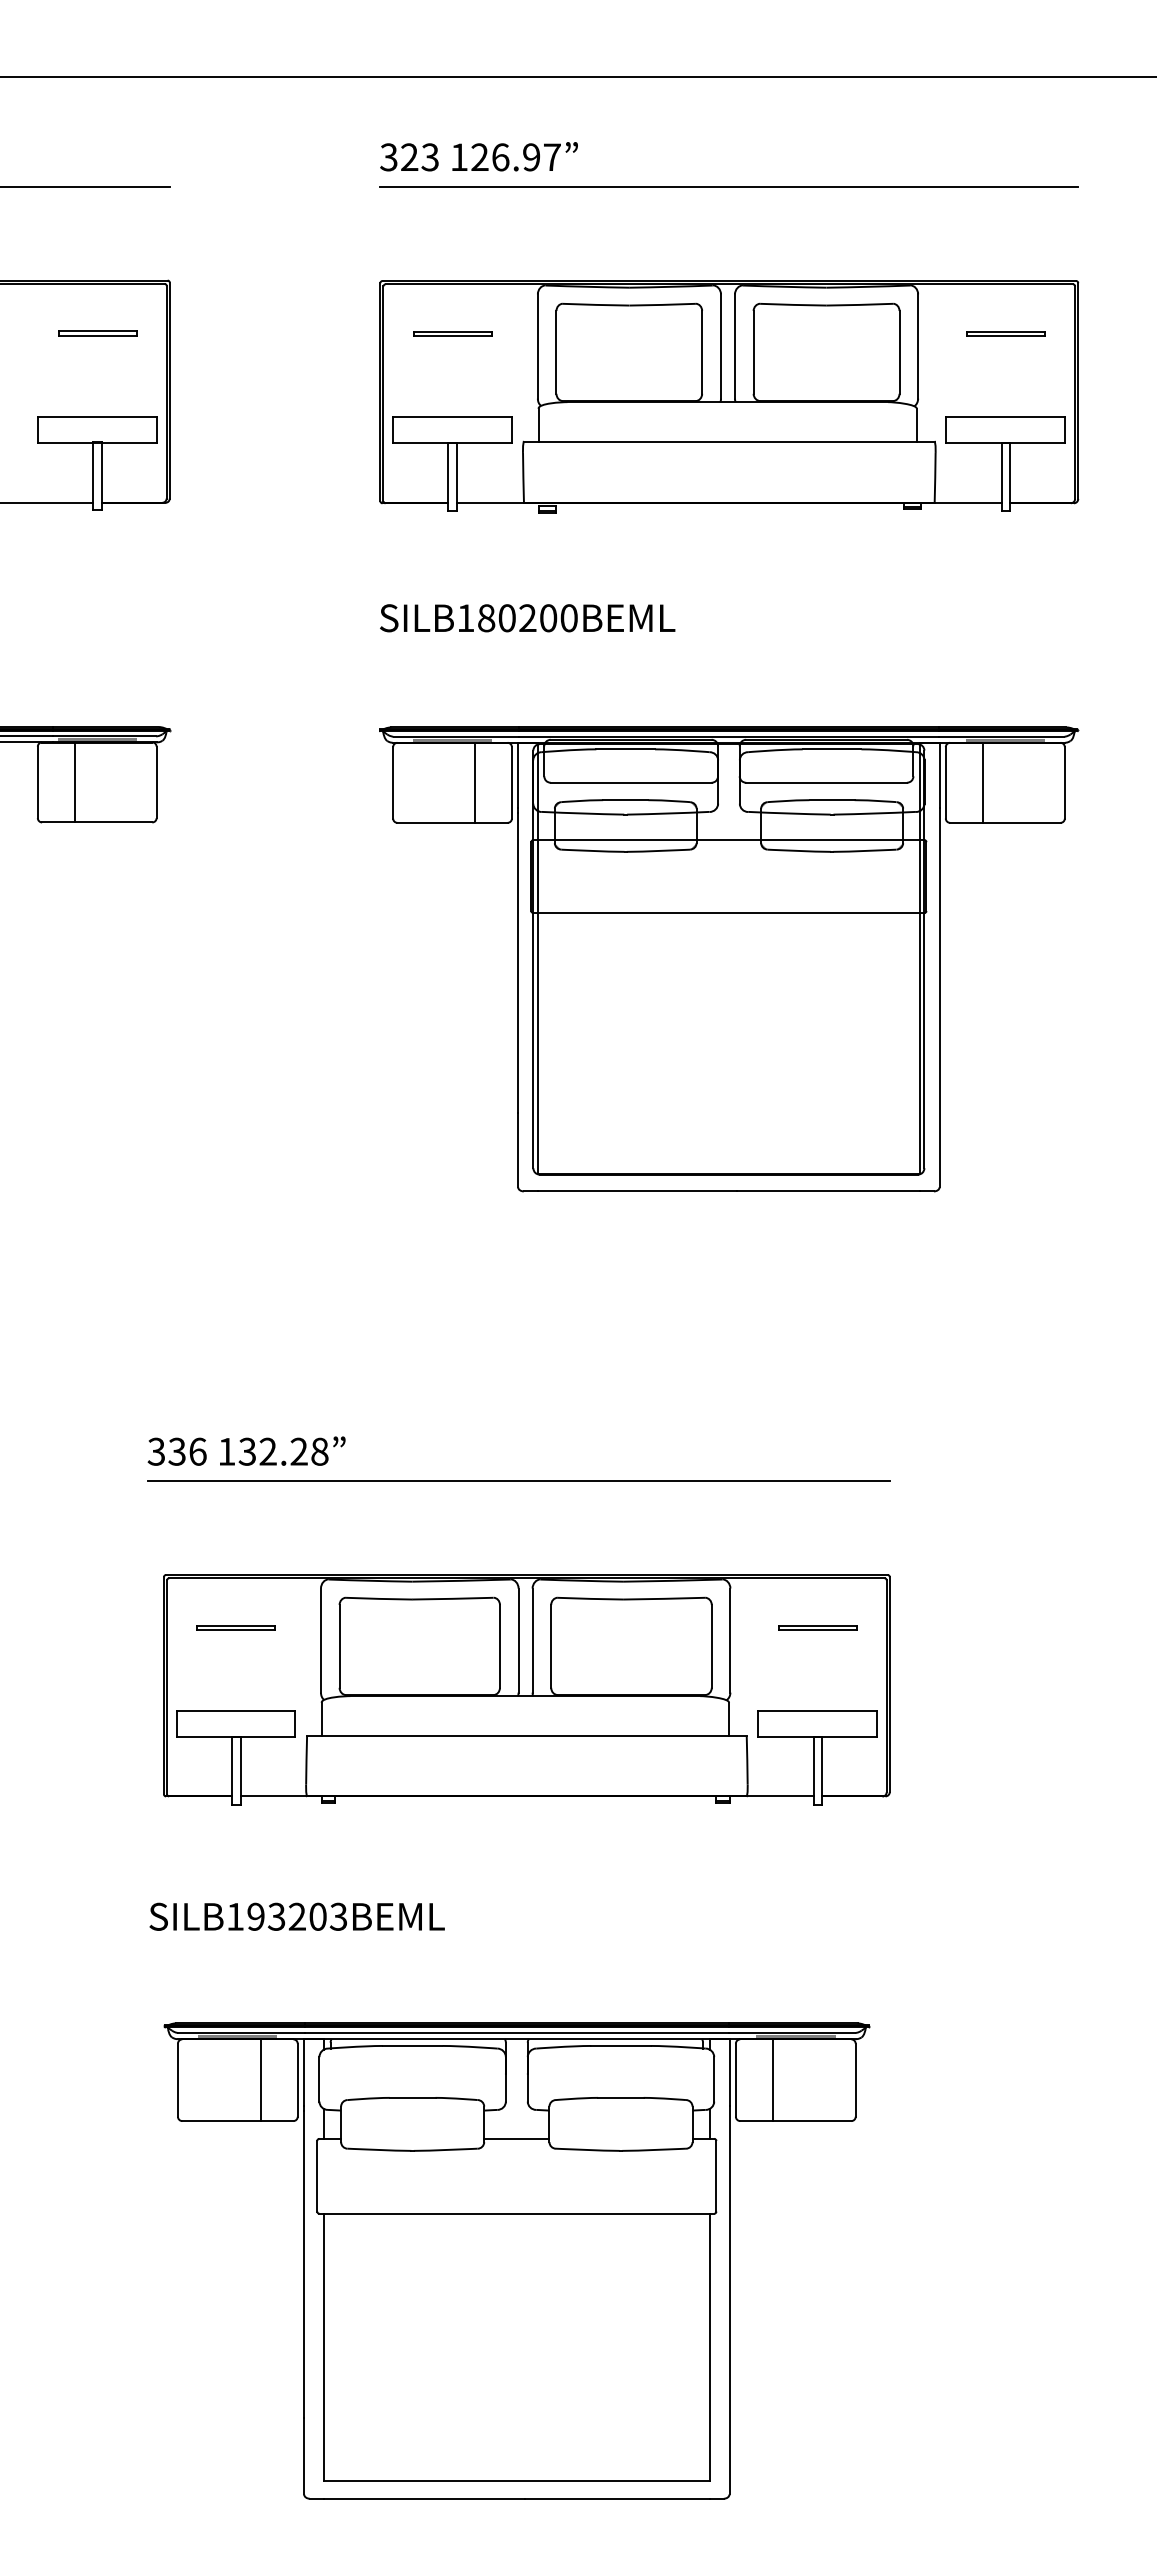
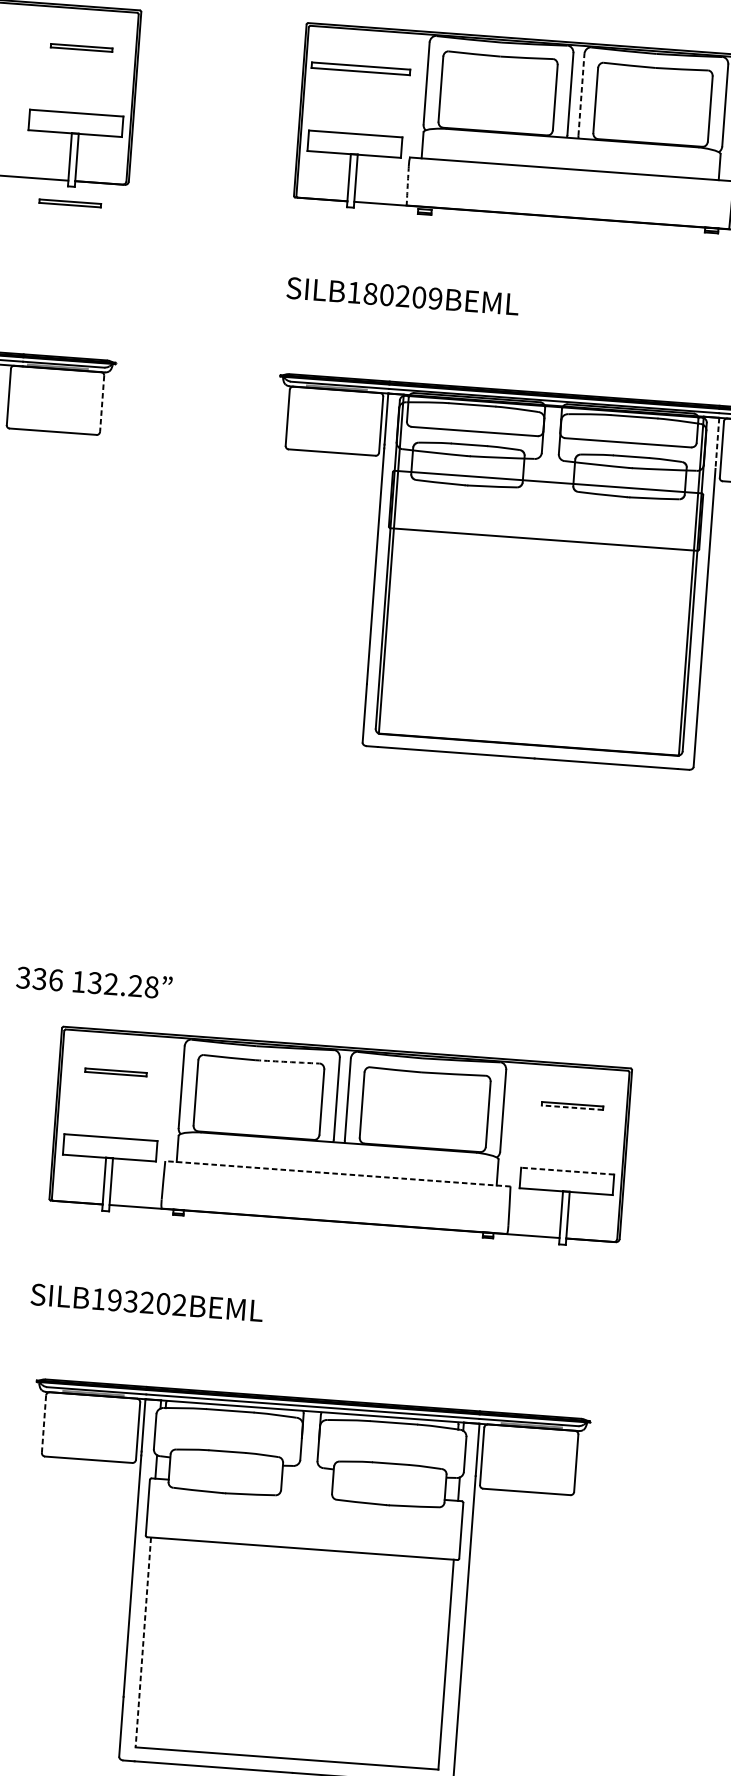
part: (452, 333) -> (360, 68), size x1.6
line: (735, 346) -> (581, 94), solid -> dashed
arc: (523, 477) -> (407, 185), solid -> dashed
part: (97, 531) -> (70, 203), added
text: (568, 618) -> (434, 298), SILB180200BEML -> SILB180209BEML
line: (939, 775) -> (717, 443), solid -> dashed
line: (74, 782) -> (37, 399), removed
line: (156, 782) -> (102, 403), solid -> dashed
line: (475, 782) -> (352, 422), removed
text: (246, 1450) -> (94, 982), moved
line: (518, 1481) -> (345, 973), removed
arc: (452, 1598) -> (287, 1061), solid -> dashed
line: (817, 1630) -> (572, 1107), solid -> dashed
line: (817, 1711) -> (567, 1171), solid -> dashed
line: (526, 1735) -> (337, 1173), solid -> dashed
text: (338, 1916) -> (179, 1304), SILB193203BEML -> SILB193202BEML
line: (177, 2080) -> (43, 1424), solid -> dashed
line: (260, 2080) -> (108, 1429), removed
line: (772, 2080) -> (510, 1458), removed
line: (516, 2138) -> (306, 1489), removed
line: (324, 2347) -> (143, 1642), solid -> dashed

